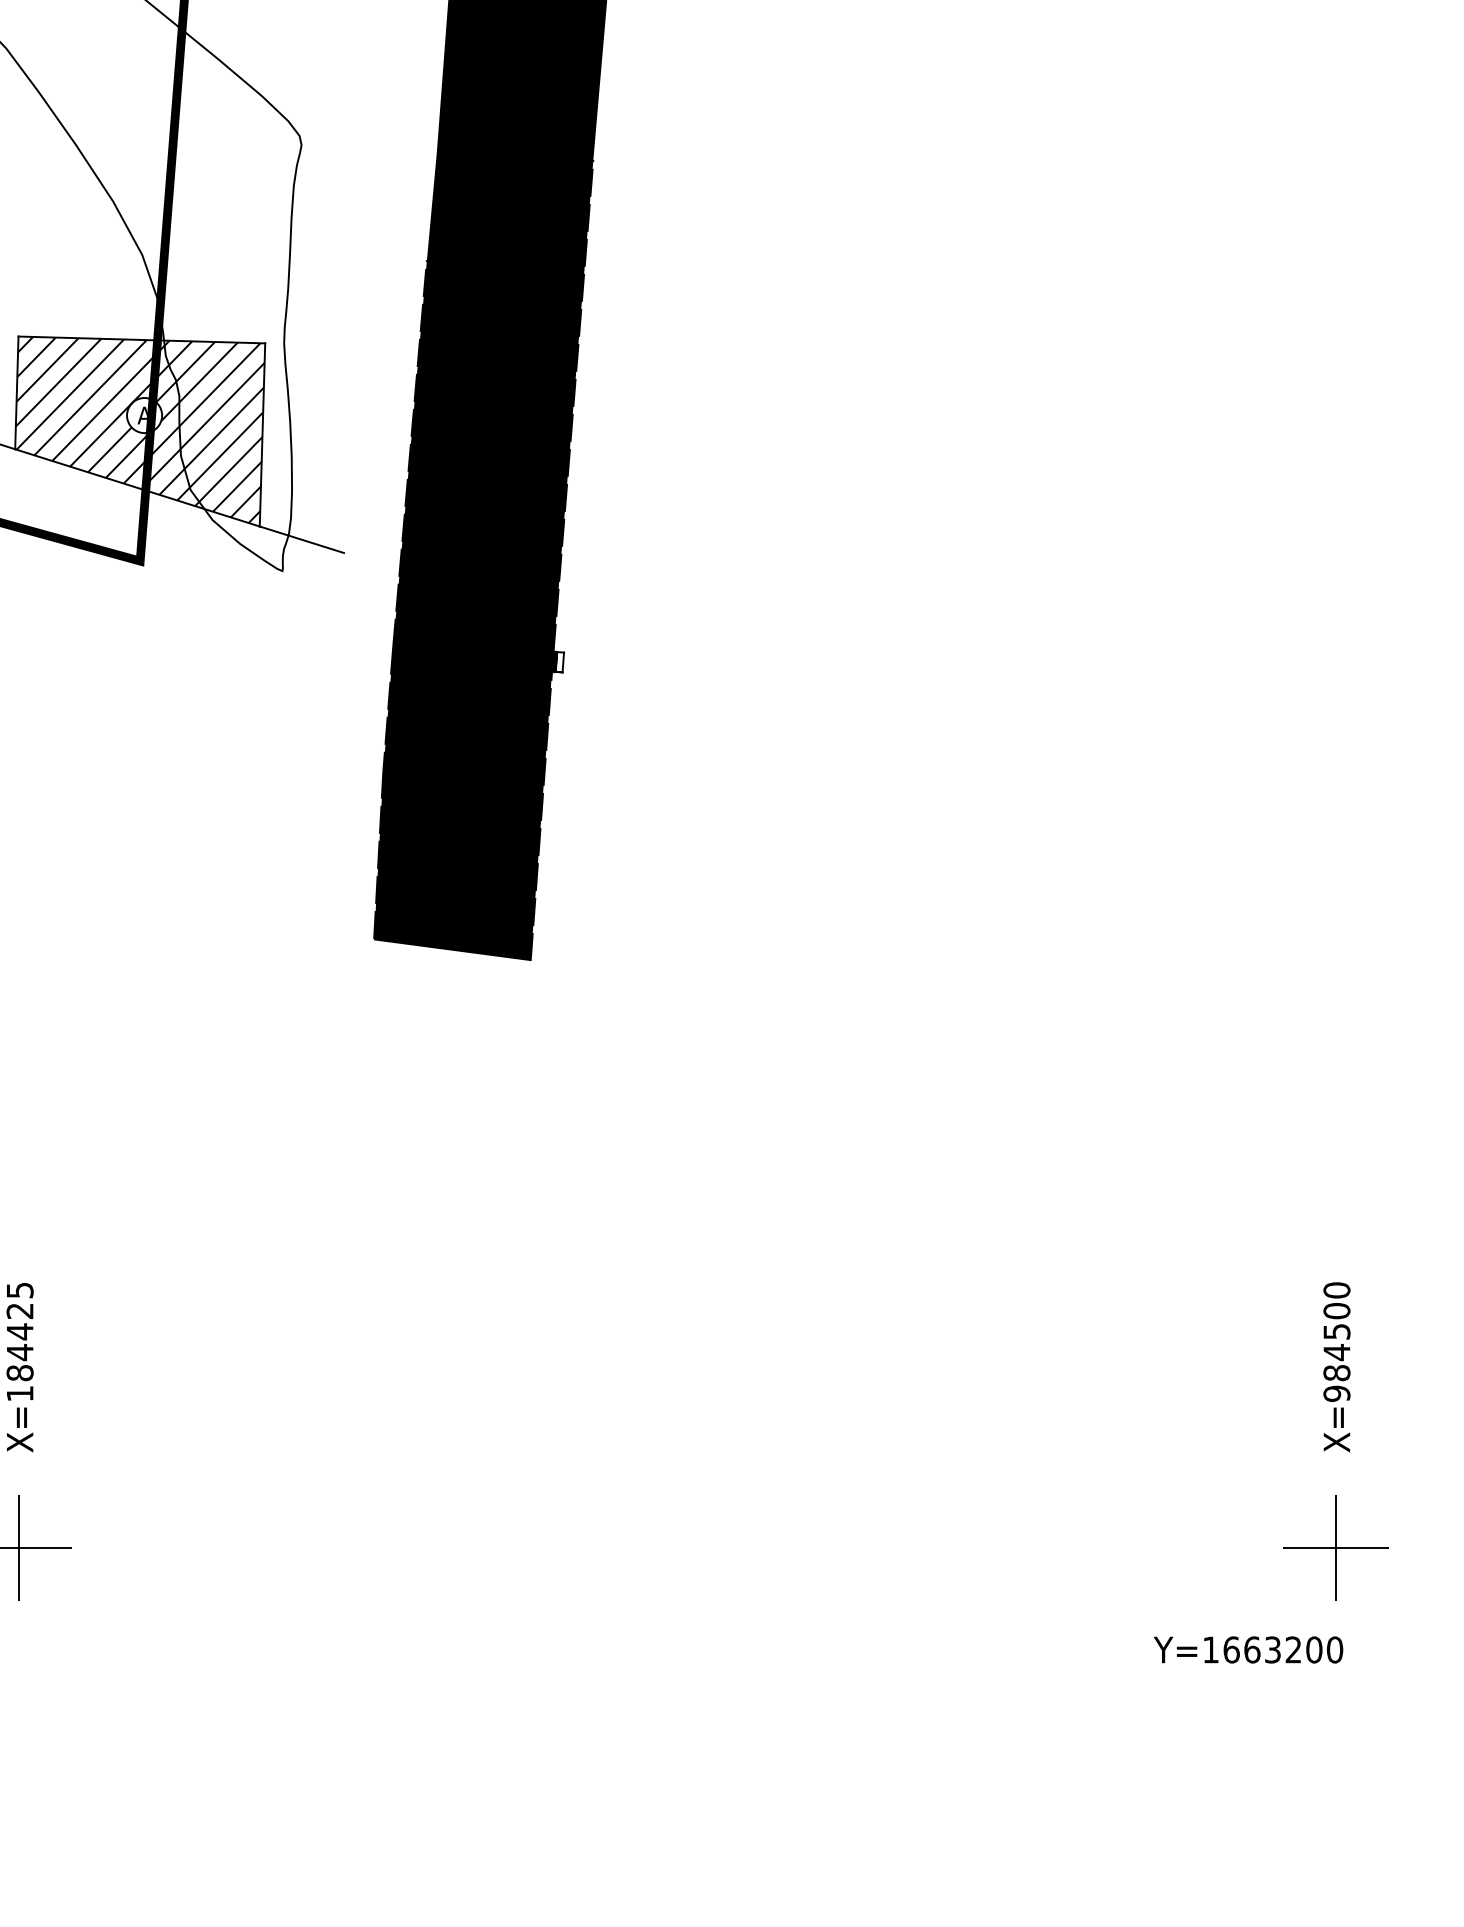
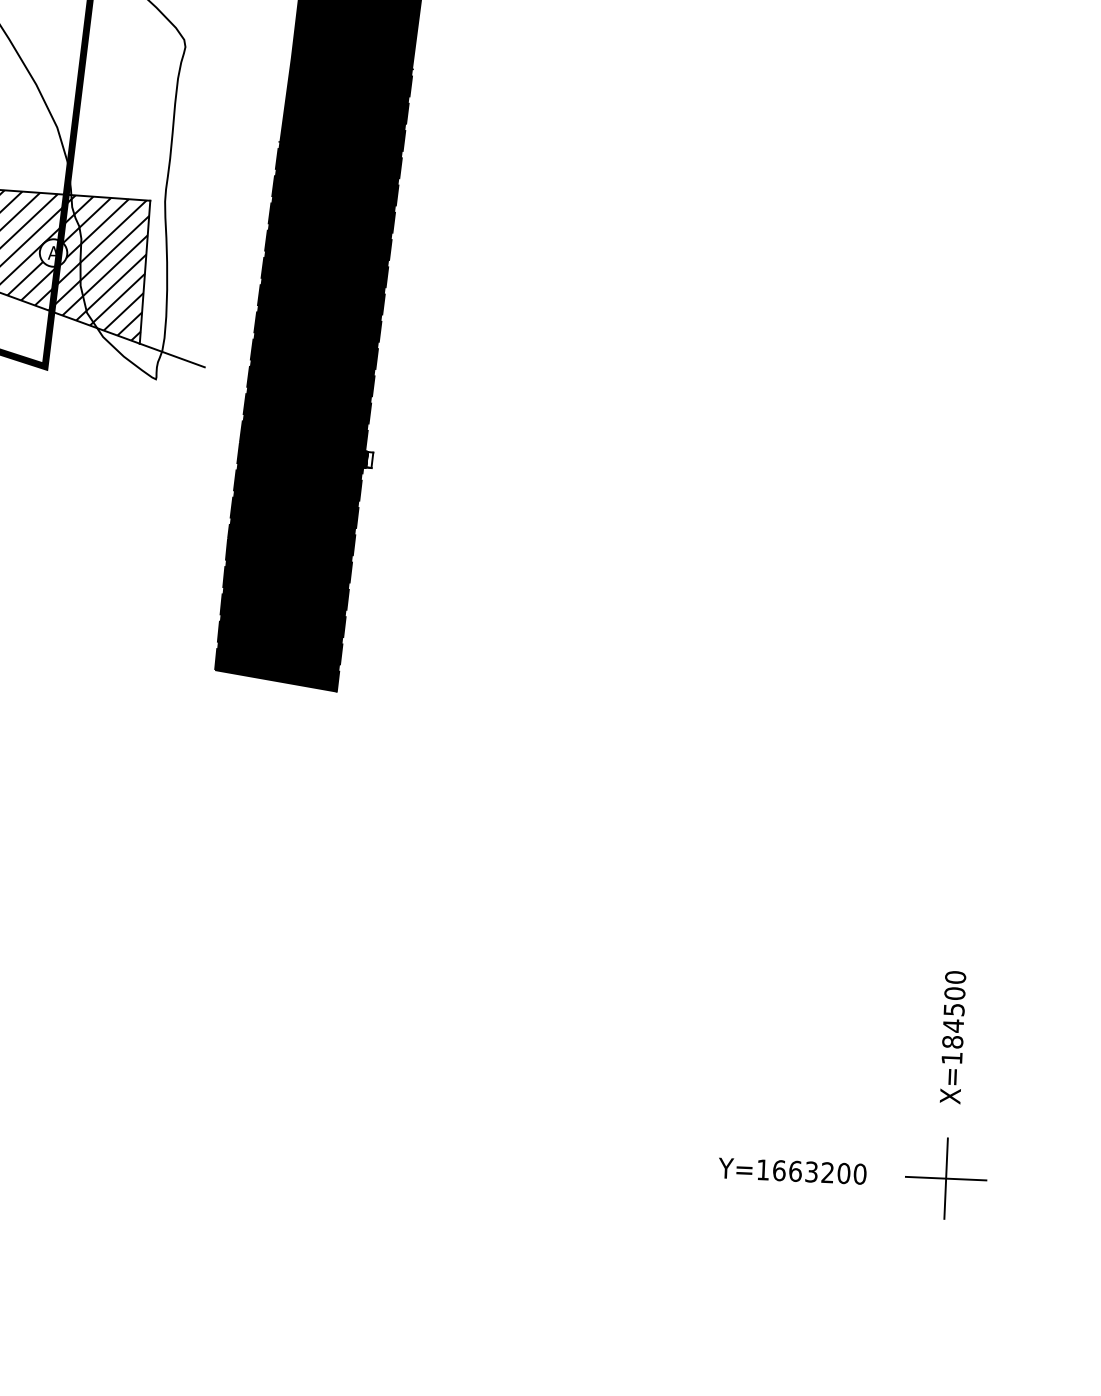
text: (1336, 1393) -> (951, 1058), X=984500 -> X=184500
text: (1248, 1649) -> (792, 1170), moved

